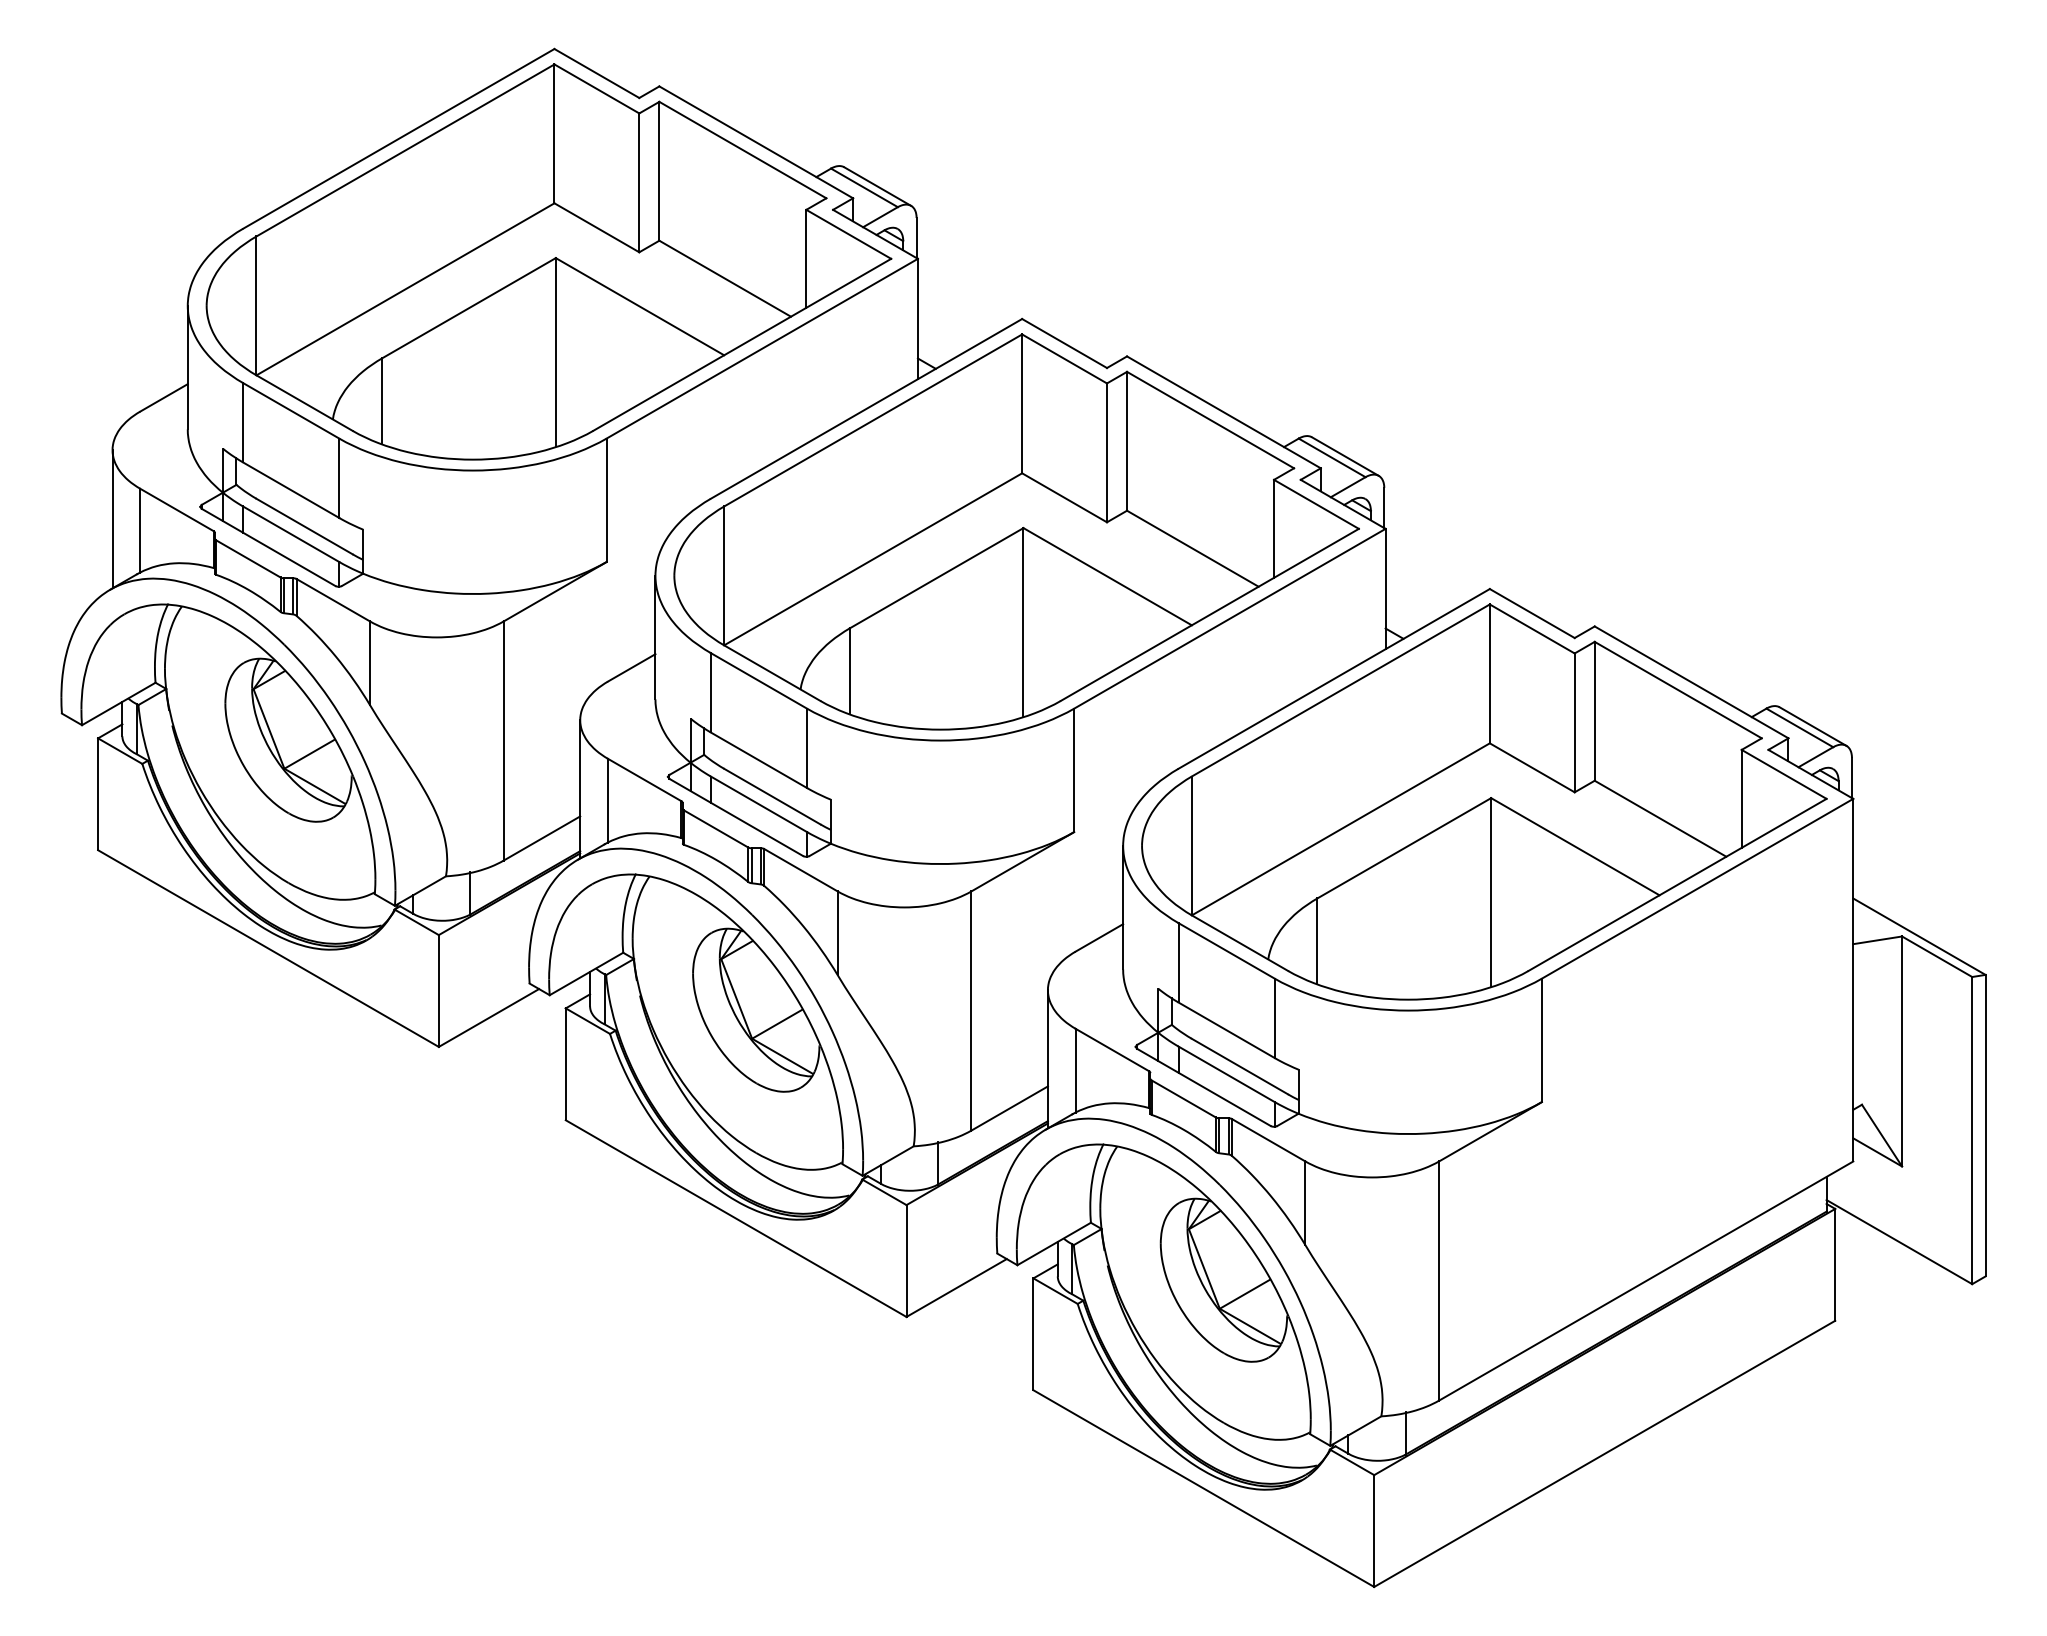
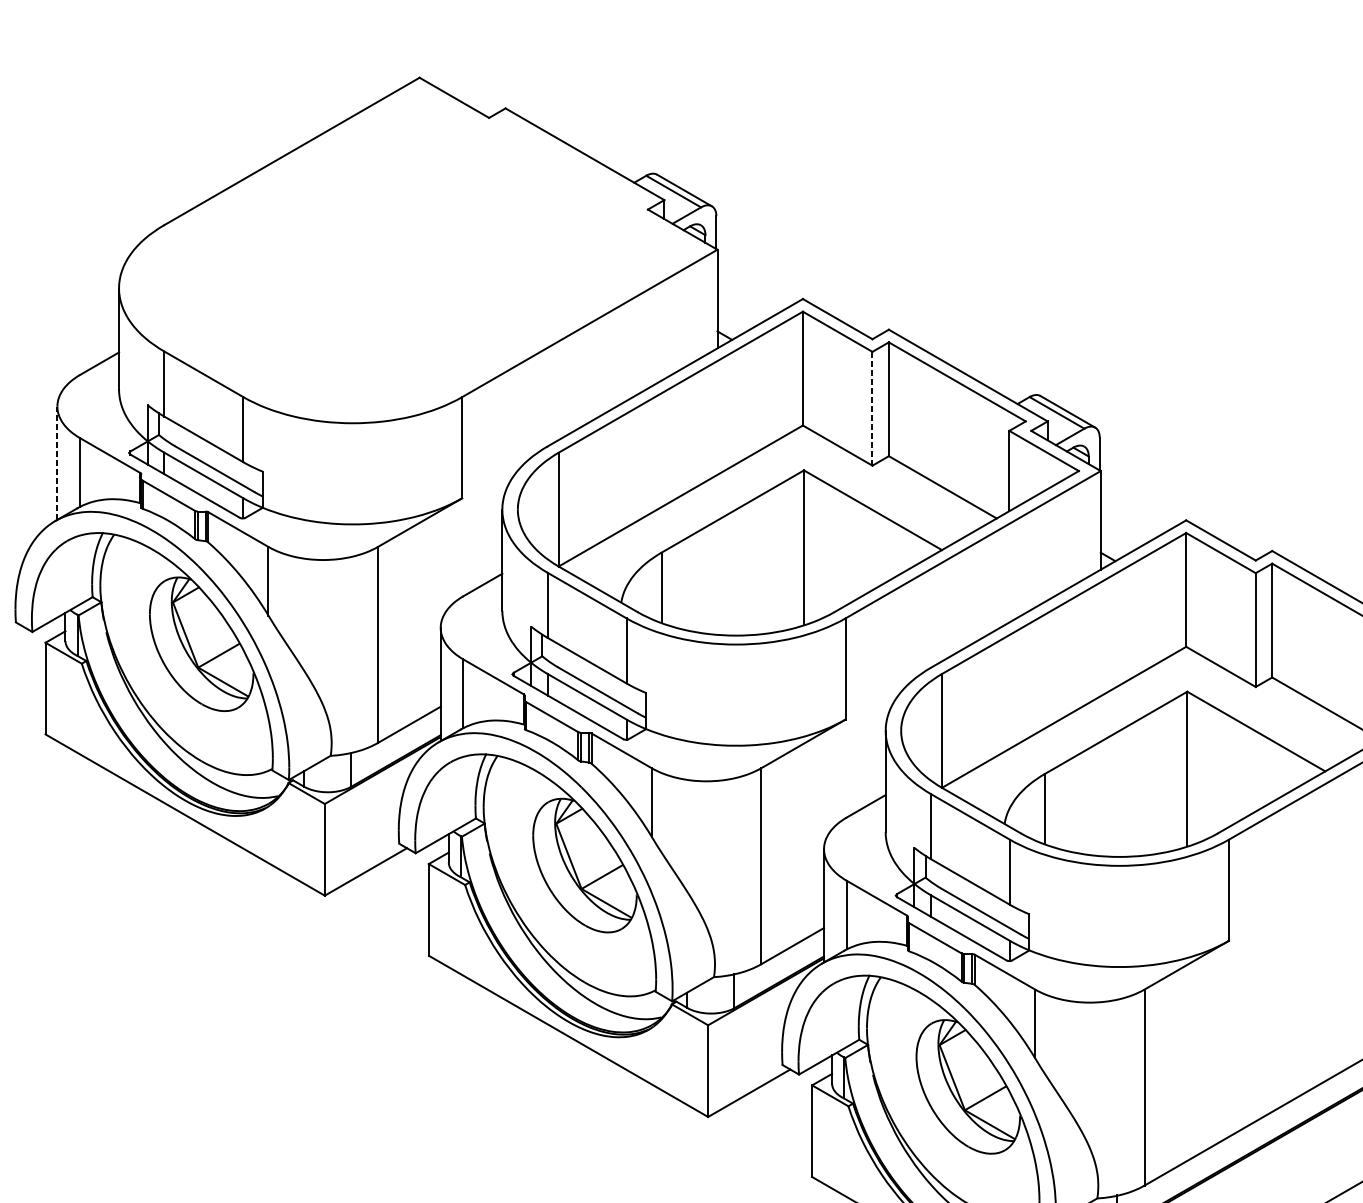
part: (548, 261) -> (414, 251), removed
line: (1107, 453) -> (872, 409), solid -> dashed
line: (112, 518) -> (57, 462), solid -> dashed

